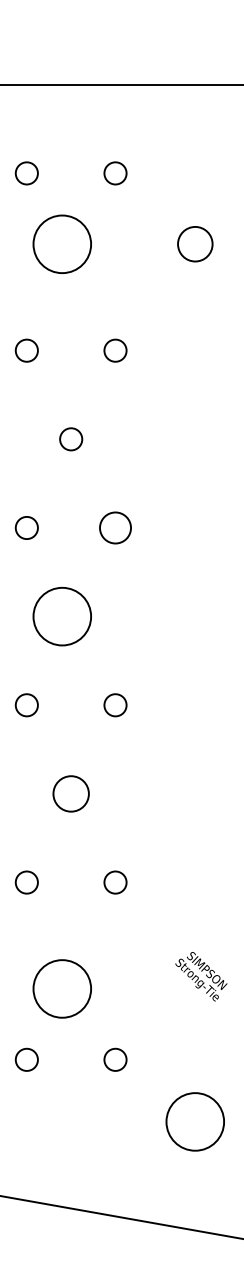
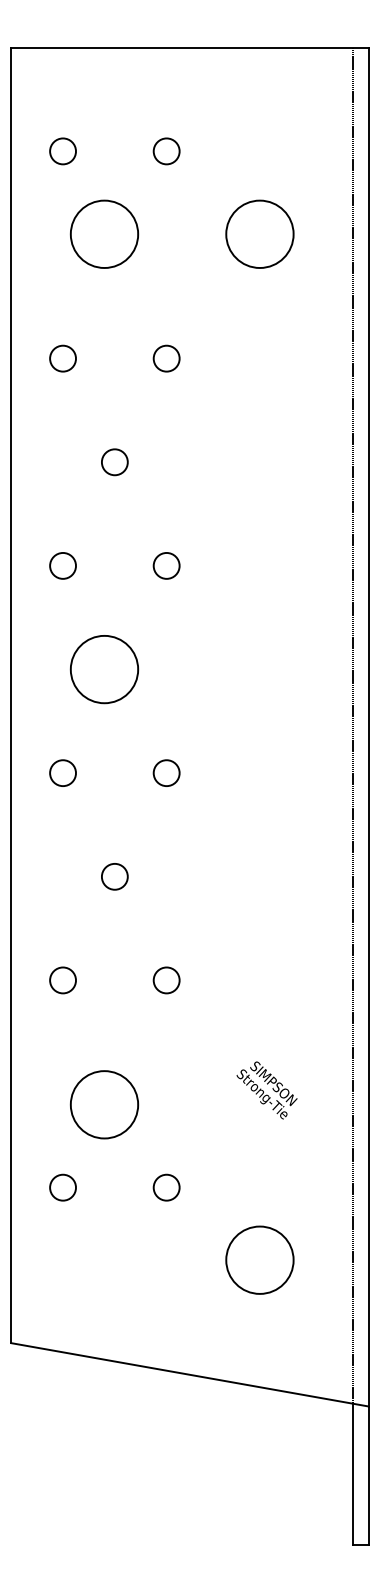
circle: (194, 243) -> (259, 233), size x1.67
circle: (115, 527) -> (166, 565), size x0.71
circle: (70, 793) -> (114, 876), size x0.62

